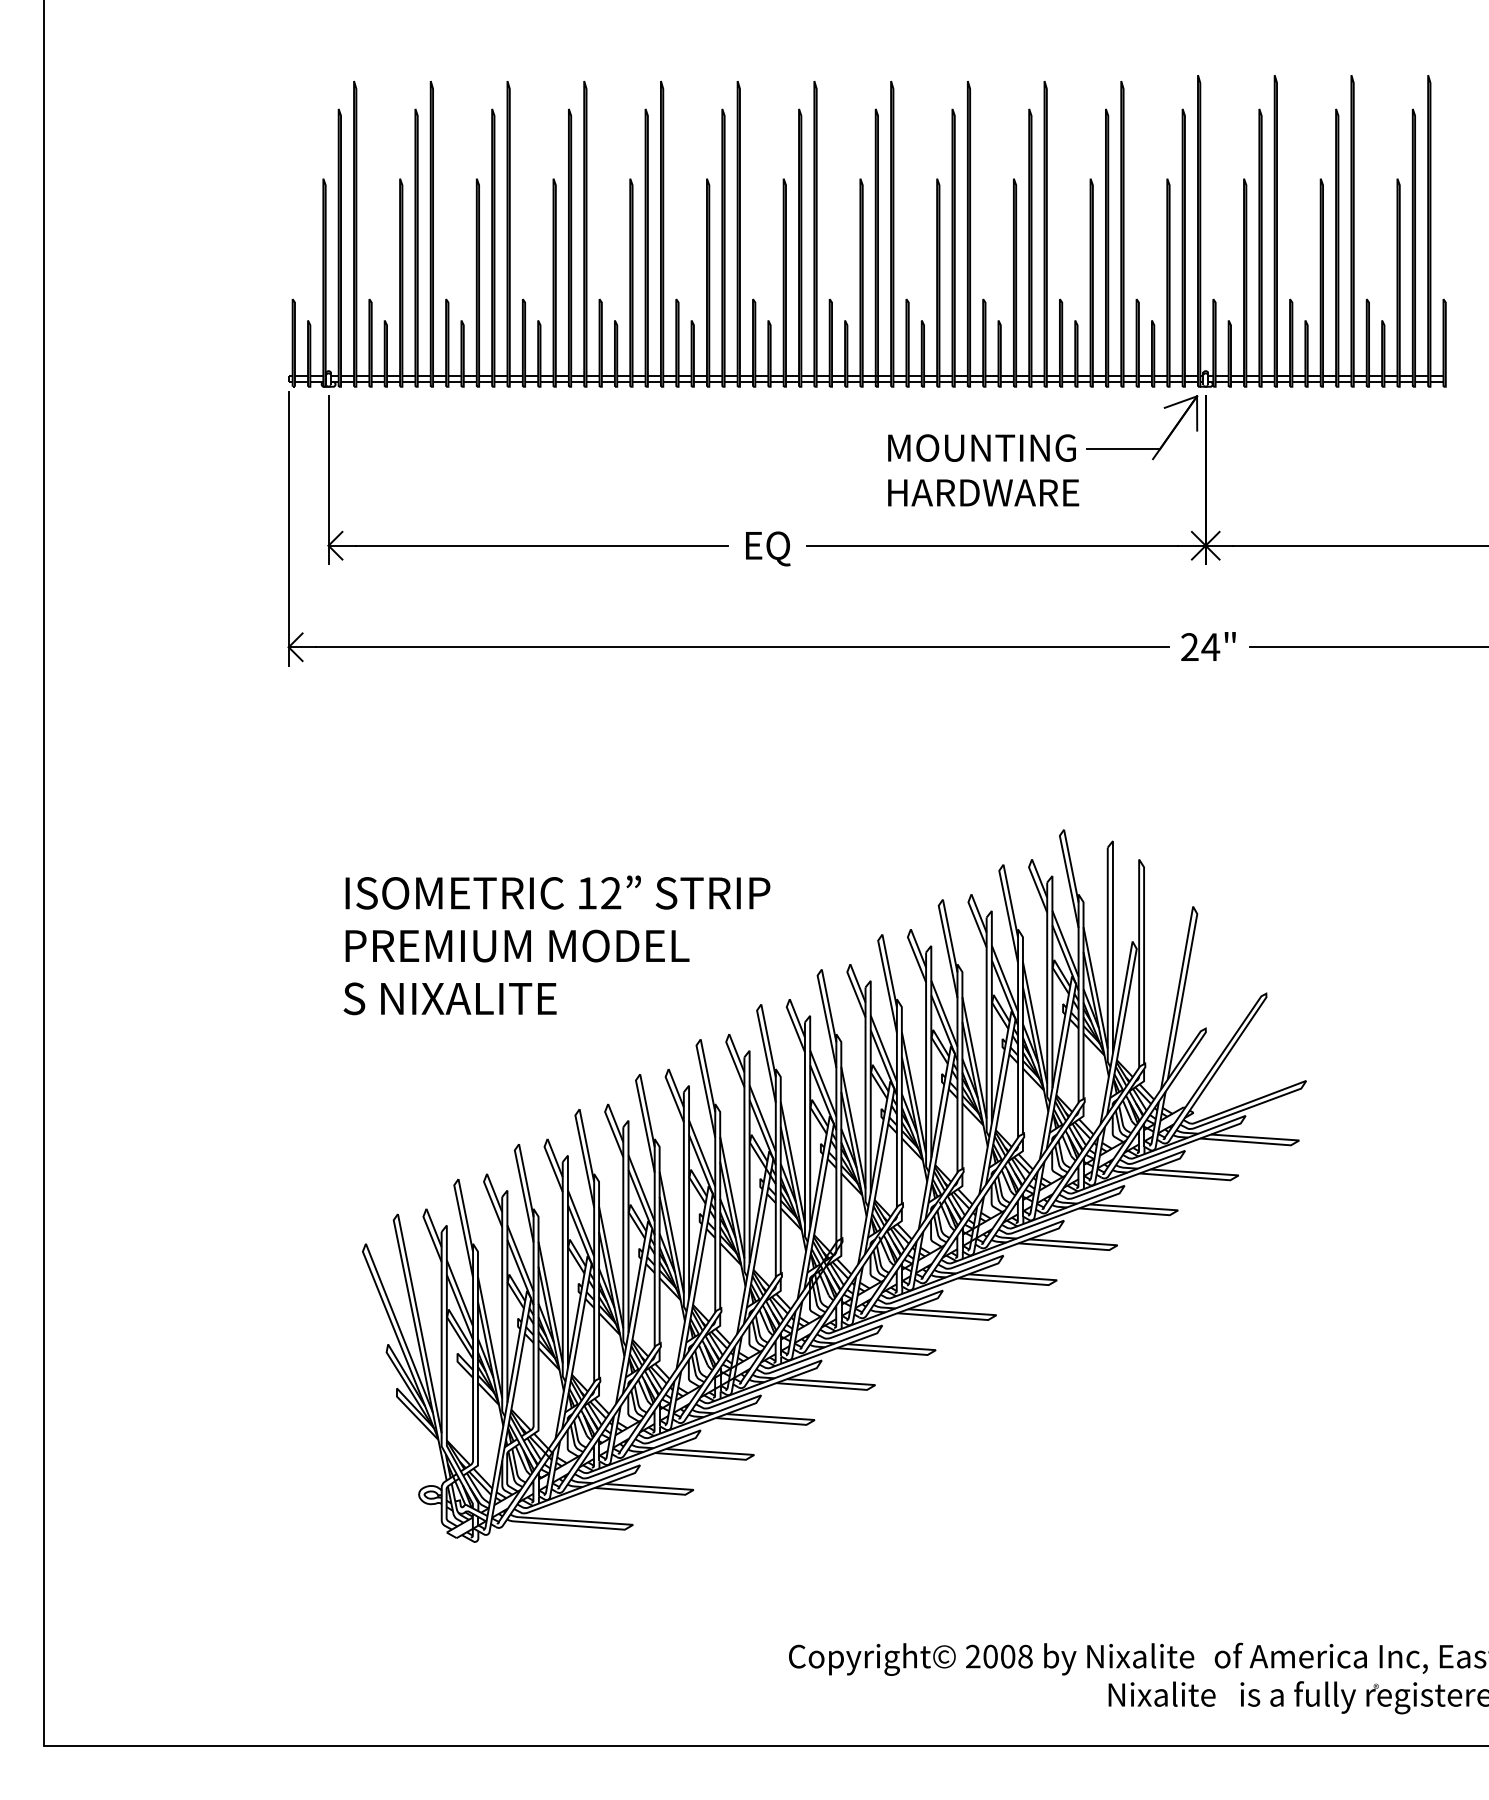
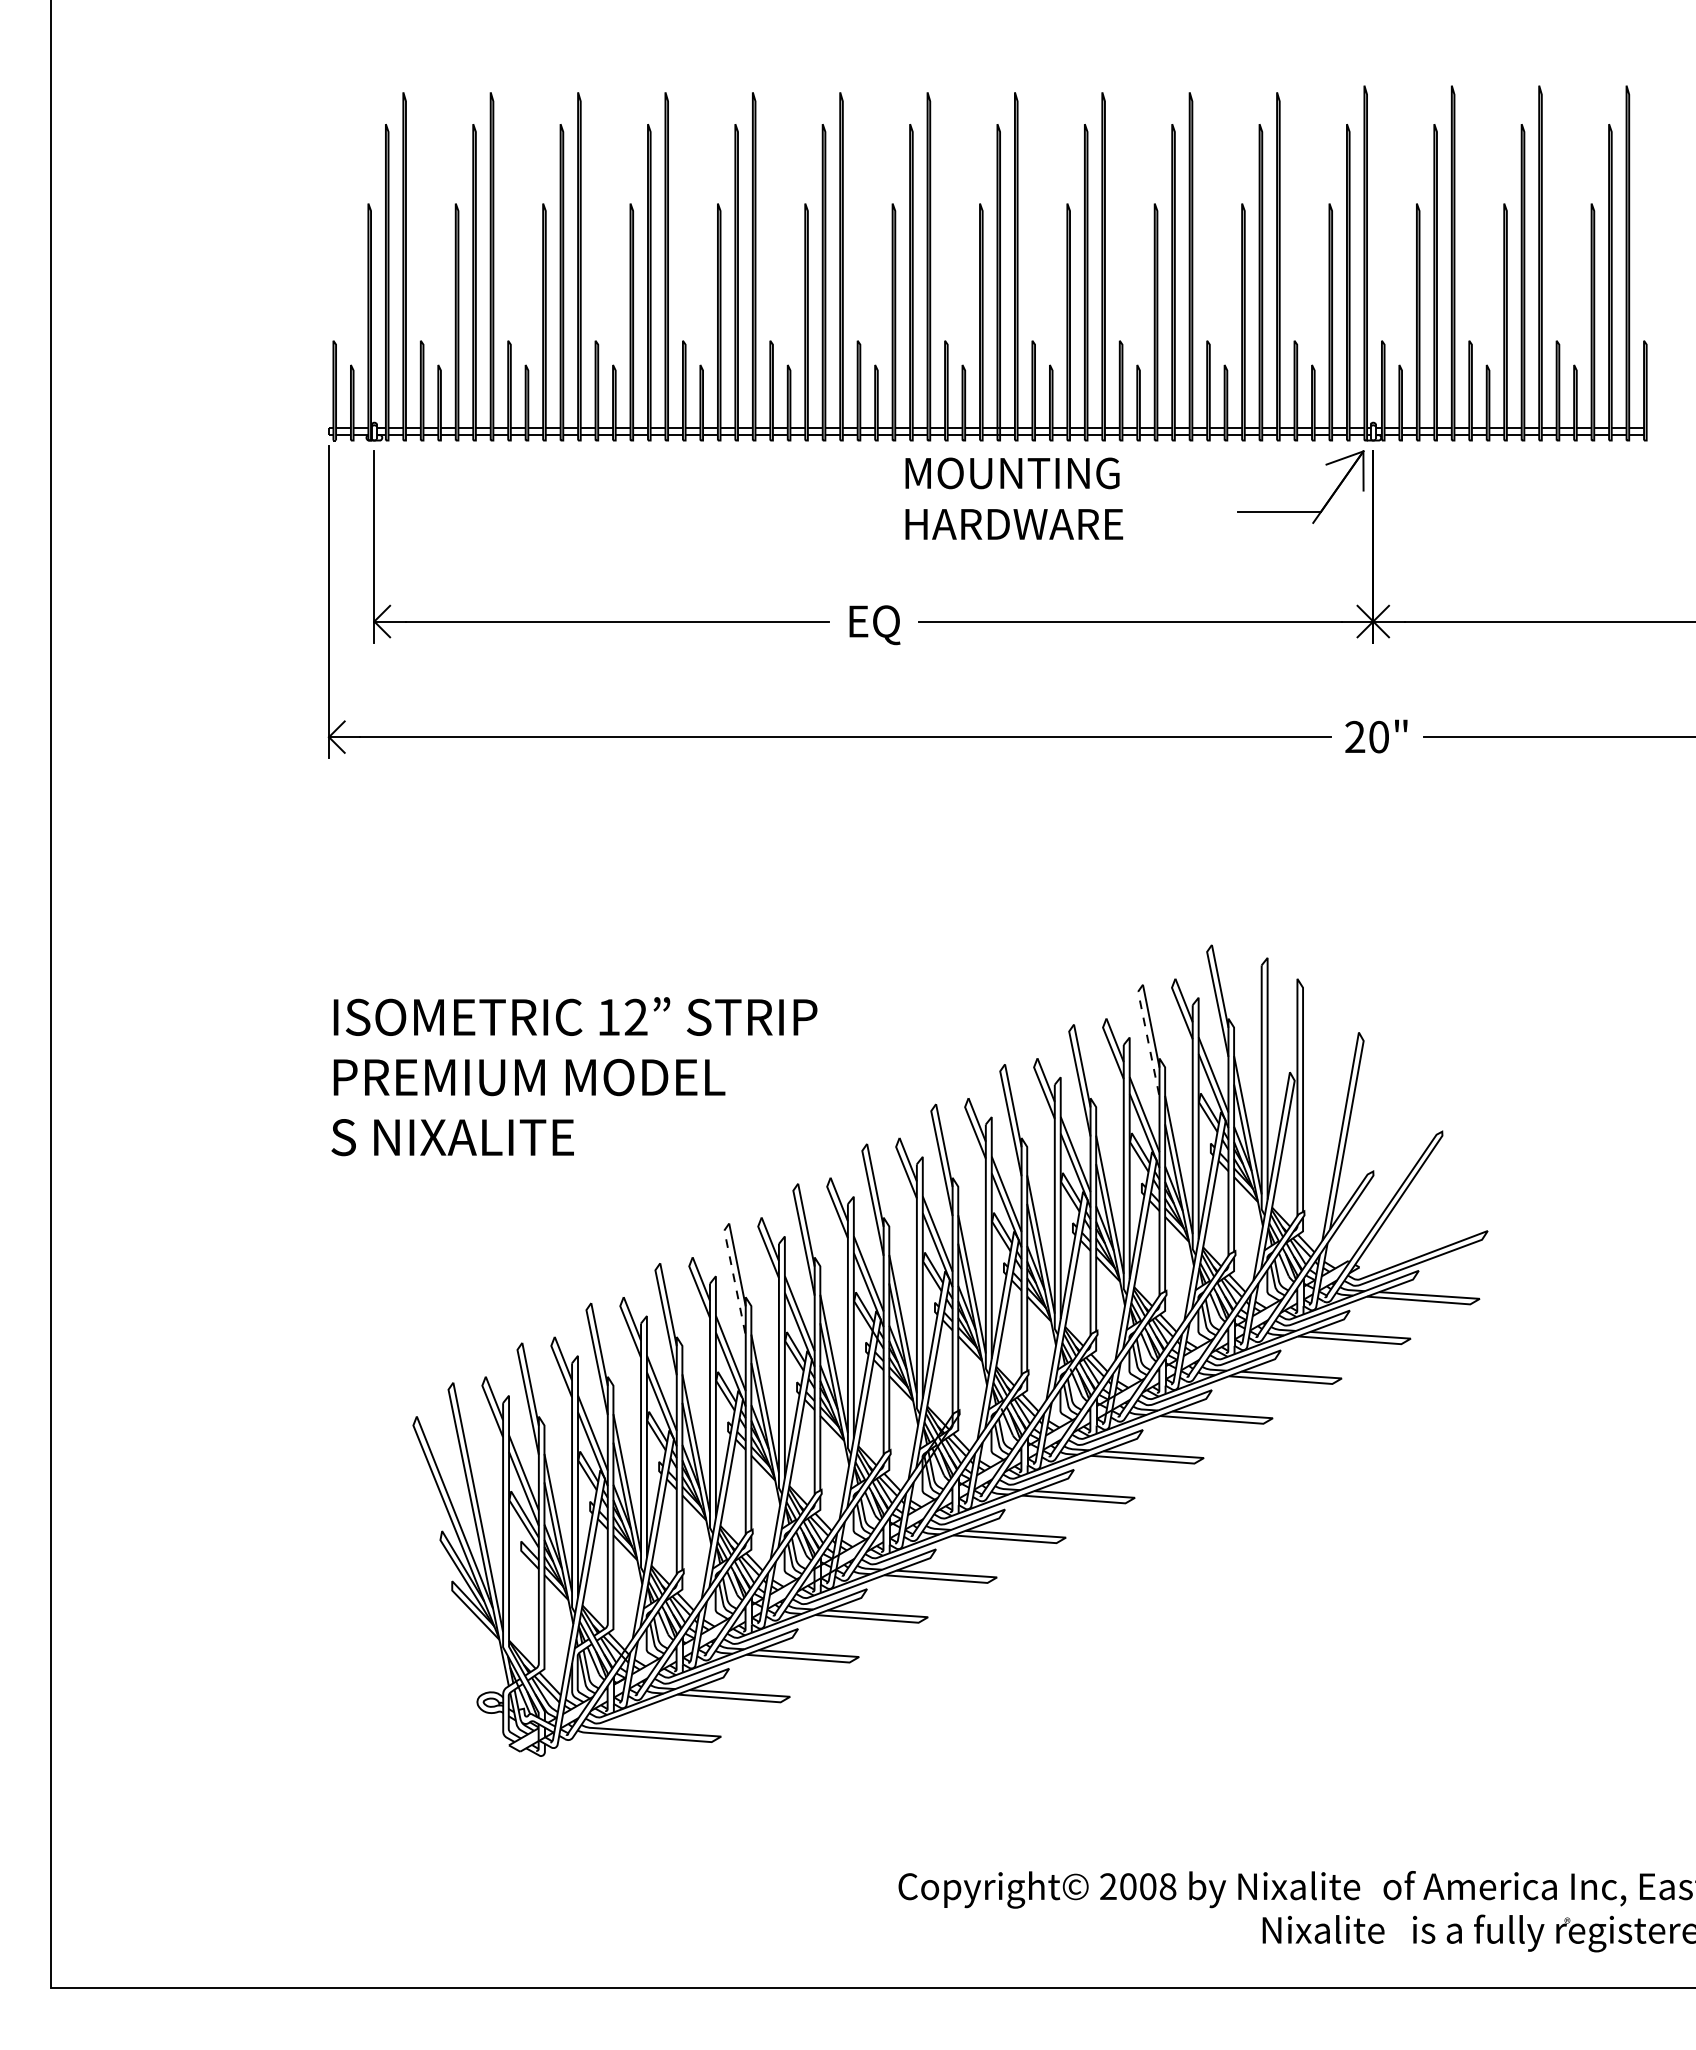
text: (983, 470) -> (1014, 498), moved
text: (1210, 646) -> (1378, 736), 24" -> 20"
line: (1007, 912) -> (1147, 1039), solid -> dashed
text: (557, 945) -> (574, 1076), moved
line: (644, 1122) -> (734, 1278), solid -> dashed

